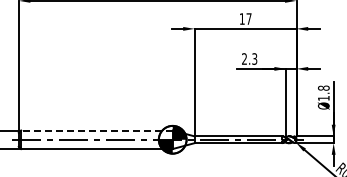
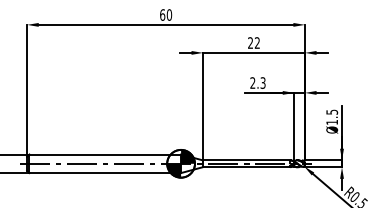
text: (245, 18) -> (253, 42), 17 -> 22
text: (324, 87) -> (332, 111), Ø1.8 -> Ø1.5
line: (97, 130) -> (105, 154), dashed -> solid

